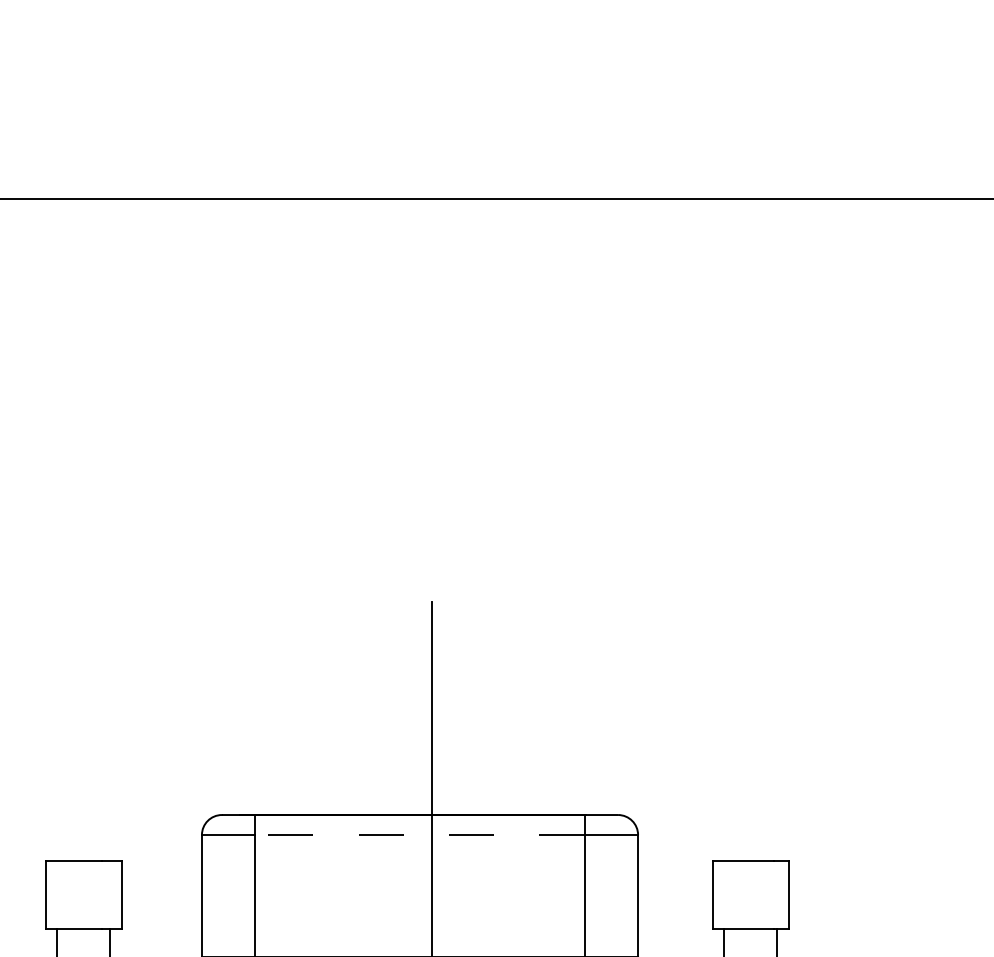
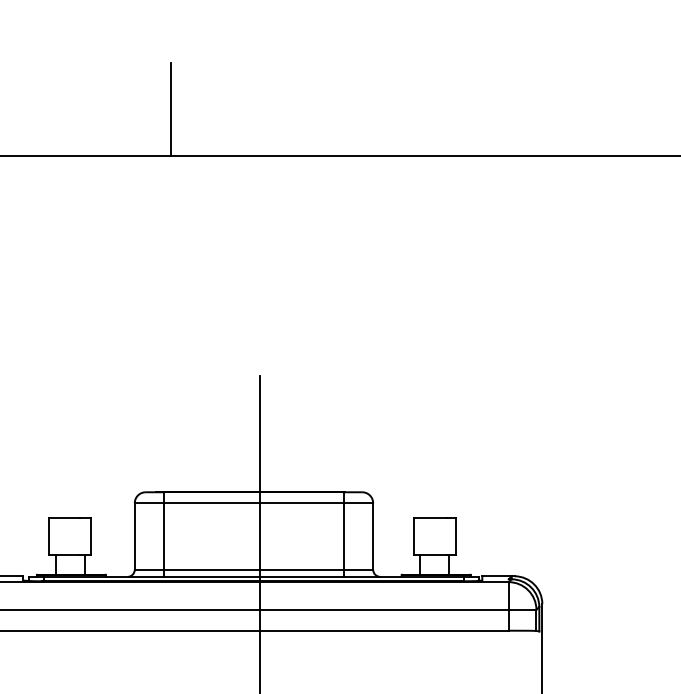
line: (269, 112) -> (171, 108), added
line: (419, 835) -> (253, 503), dashed -> solid

